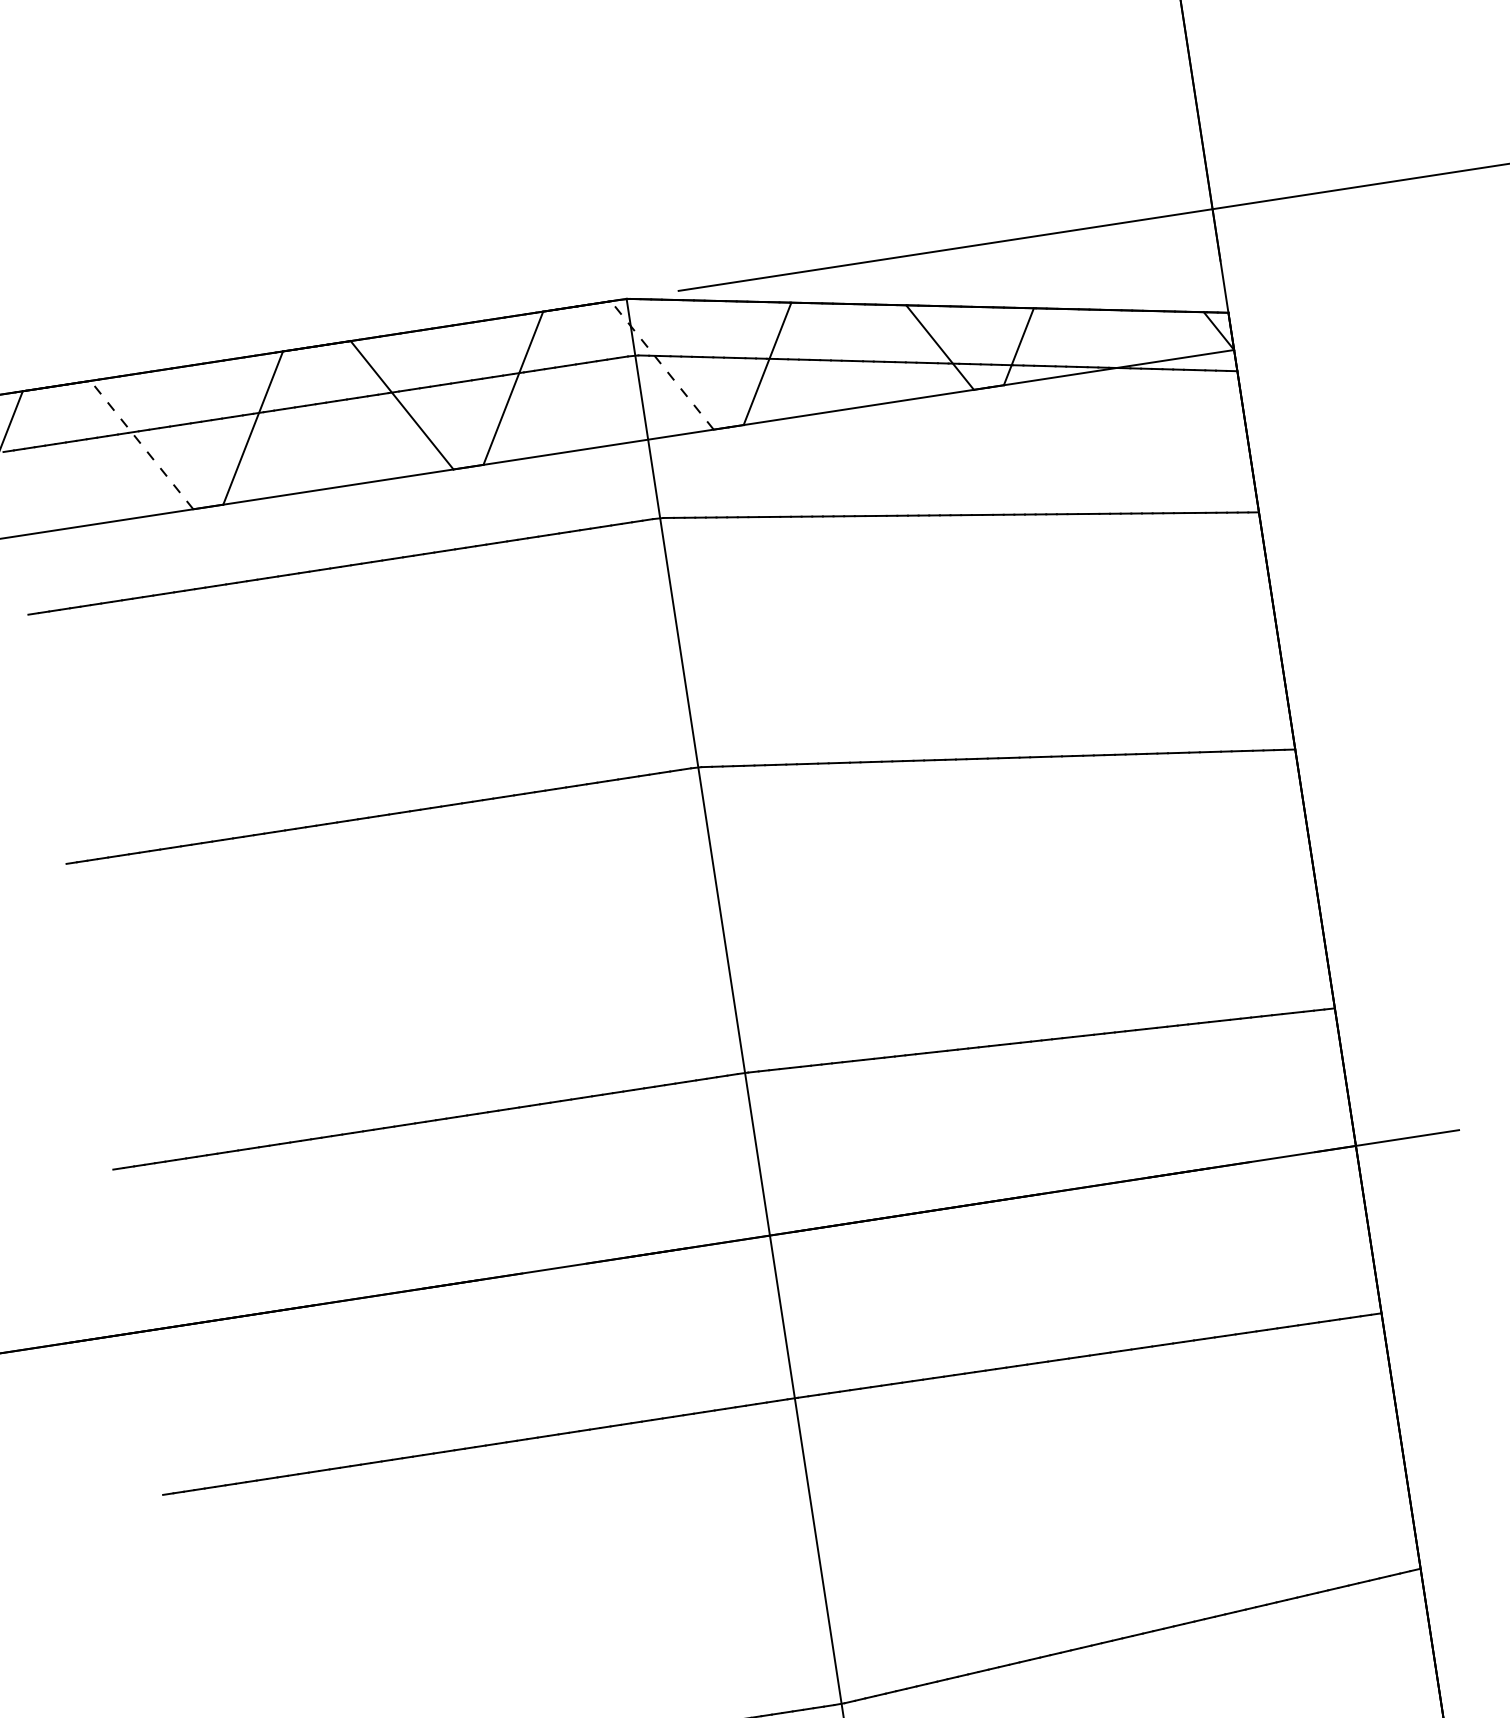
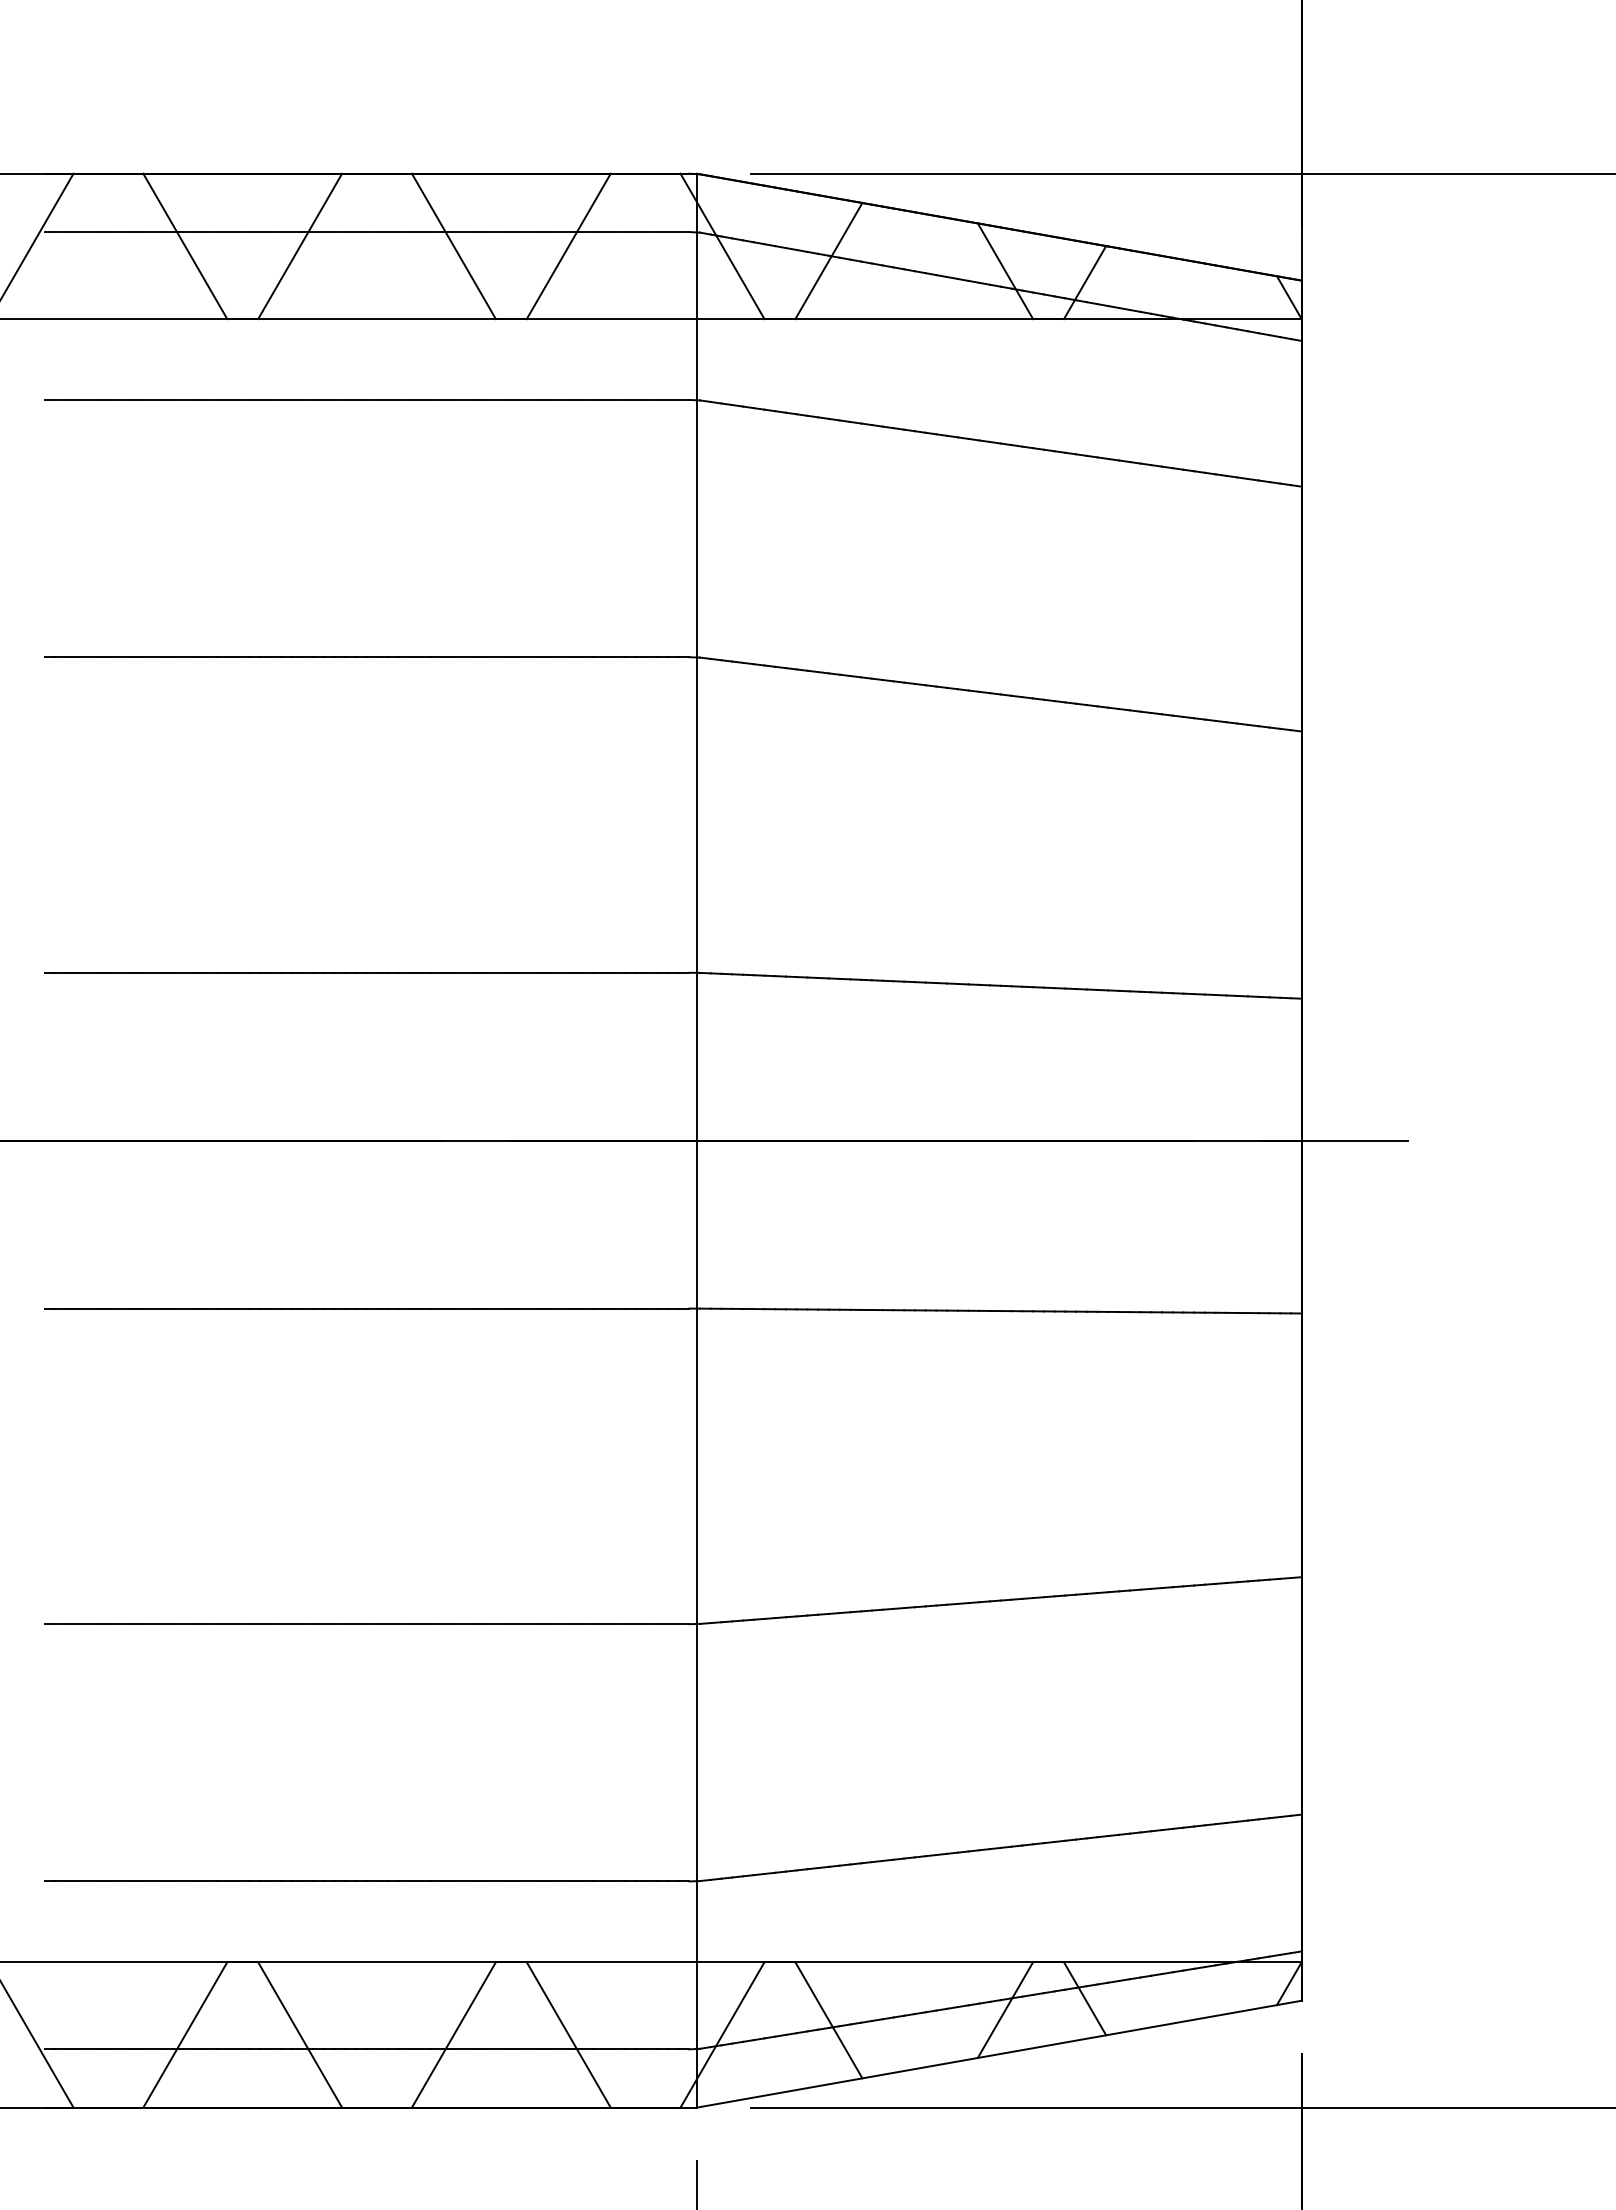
line: (662, 365) -> (722, 246), dashed -> solid
line: (142, 445) -> (185, 246), dashed -> solid

